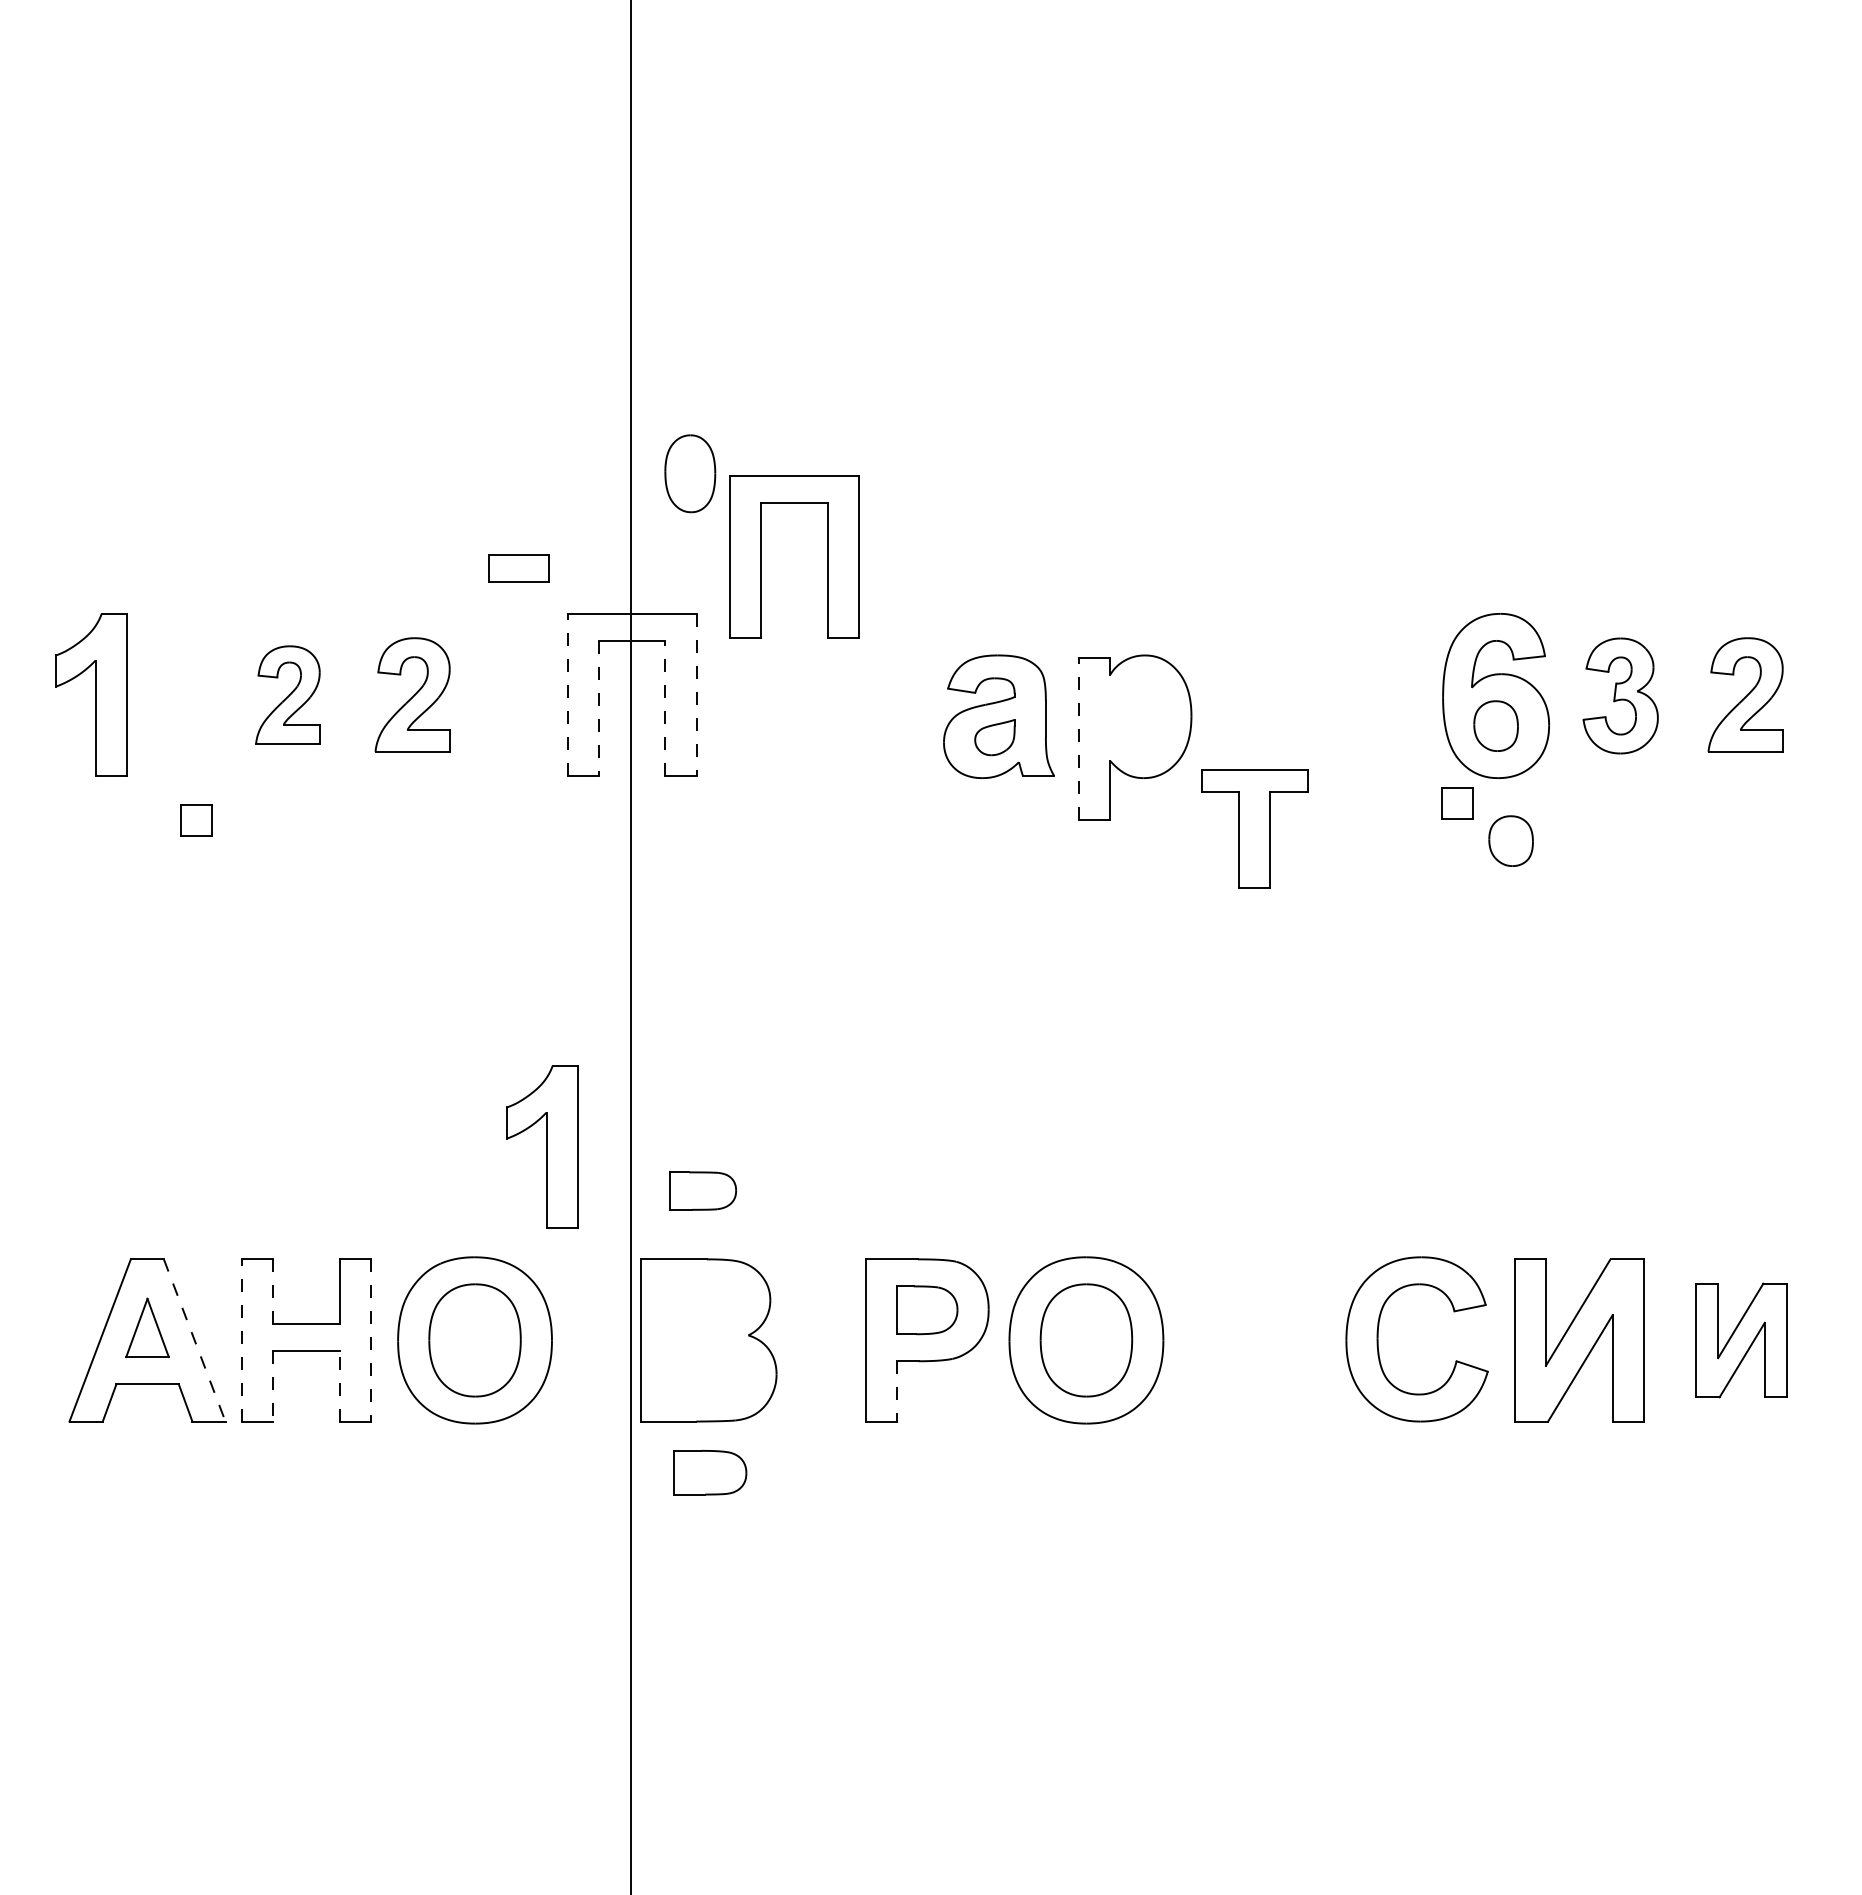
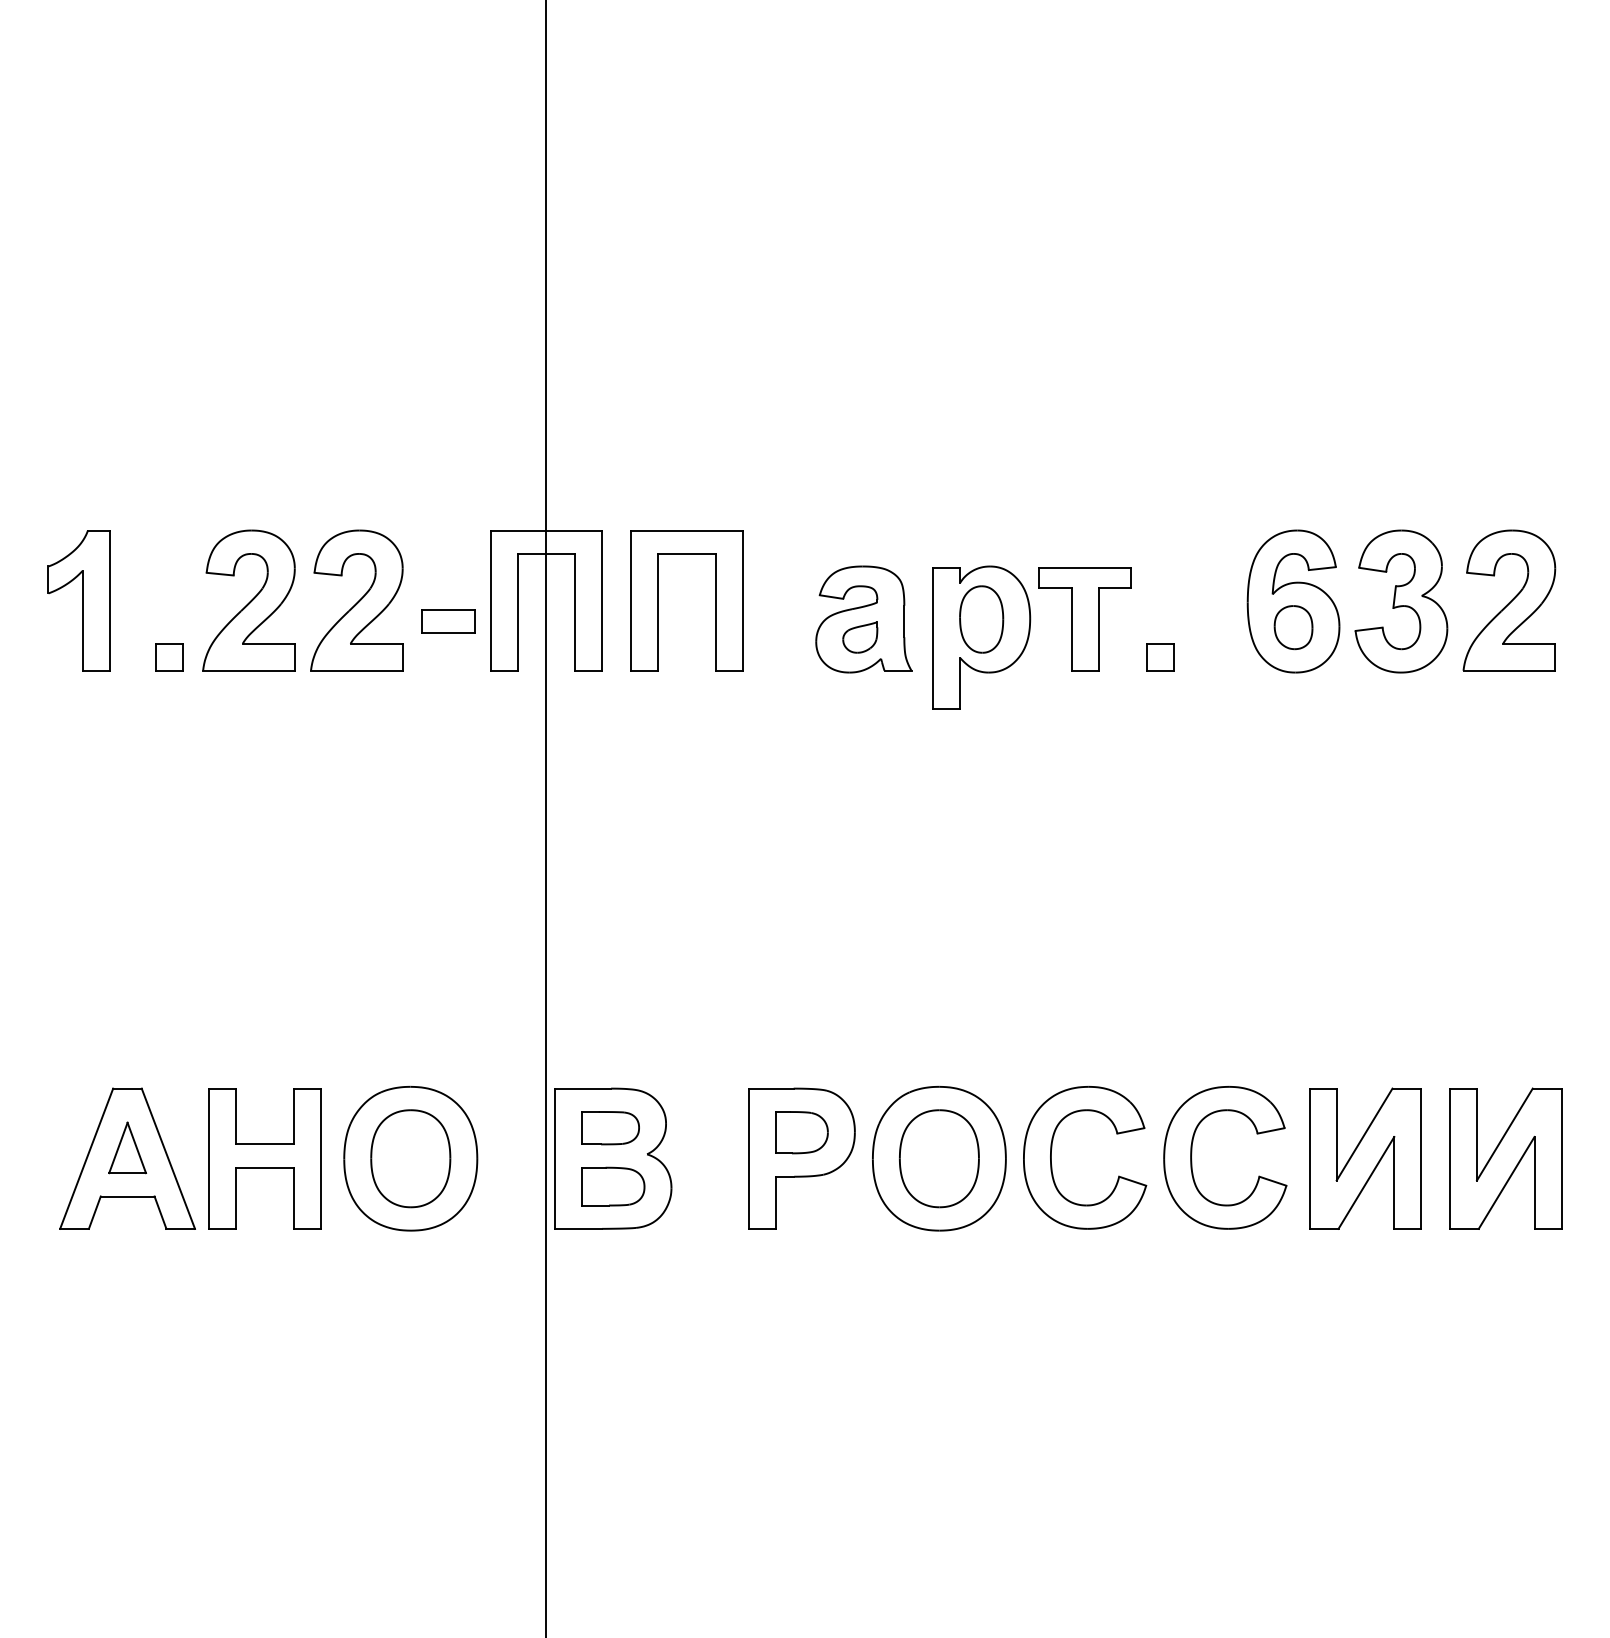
part: (690, 473) -> (981, 619), moved
part: (761, 556) -> (658, 600), moved
part: (518, 568) -> (448, 621), moved
part: (287, 694) -> (248, 600), size x1.67
part: (412, 694) -> (356, 600), size x1.43
line: (567, 694) -> (490, 600), dashed -> solid
part: (1745, 694) -> (1509, 600), size x1.43
line: (696, 695) -> (602, 601), dashed -> solid
part: (1620, 695) -> (1401, 601), size x1.43
line: (598, 708) -> (517, 612), dashed -> solid
line: (665, 708) -> (575, 612), dashed -> solid
line: (1079, 738) -> (933, 638), dashed -> solid
part: (1457, 803) -> (1160, 657), moved
part: (196, 820) -> (169, 657), moved
part: (1254, 828) -> (1084, 619), moved
part: (1510, 840) -> (1306, 726), removed
part: (542, 1146) -> (469, 991), removed
part: (702, 1190) -> (610, 1127), moved
line: (273, 1292) -> (236, 1117), dashed -> solid
line: (242, 1339) -> (209, 1157), dashed -> solid
part: (1216, 1339) -> (1051, 1157), added
line: (194, 1340) -> (168, 1158), dashed -> solid
line: (371, 1340) -> (321, 1158), dashed -> solid
part: (1741, 1340) -> (1505, 1158), size x1.43
line: (339, 1385) -> (293, 1197), dashed -> solid
line: (273, 1386) -> (236, 1198), dashed -> solid
line: (897, 1391) -> (776, 1202), dashed -> solid
part: (710, 1472) -> (613, 1186), moved

